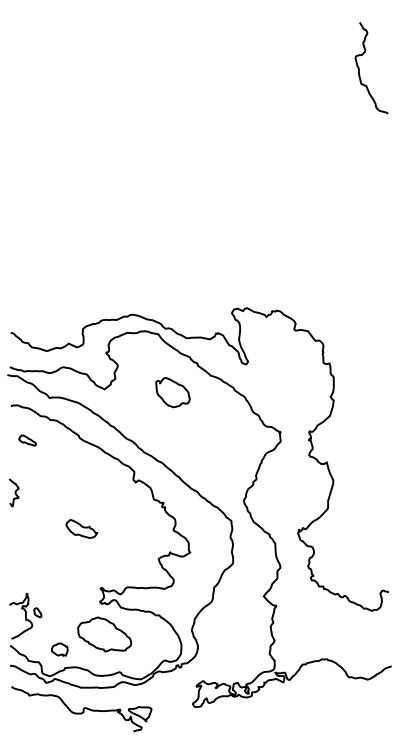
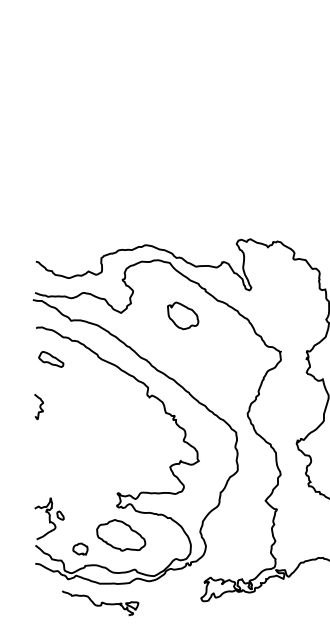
part: (27, 440) -> (51, 359), size x1.6
part: (81, 528) -> (100, 439), removed
part: (81, 709) -> (100, 603), size x0.6

